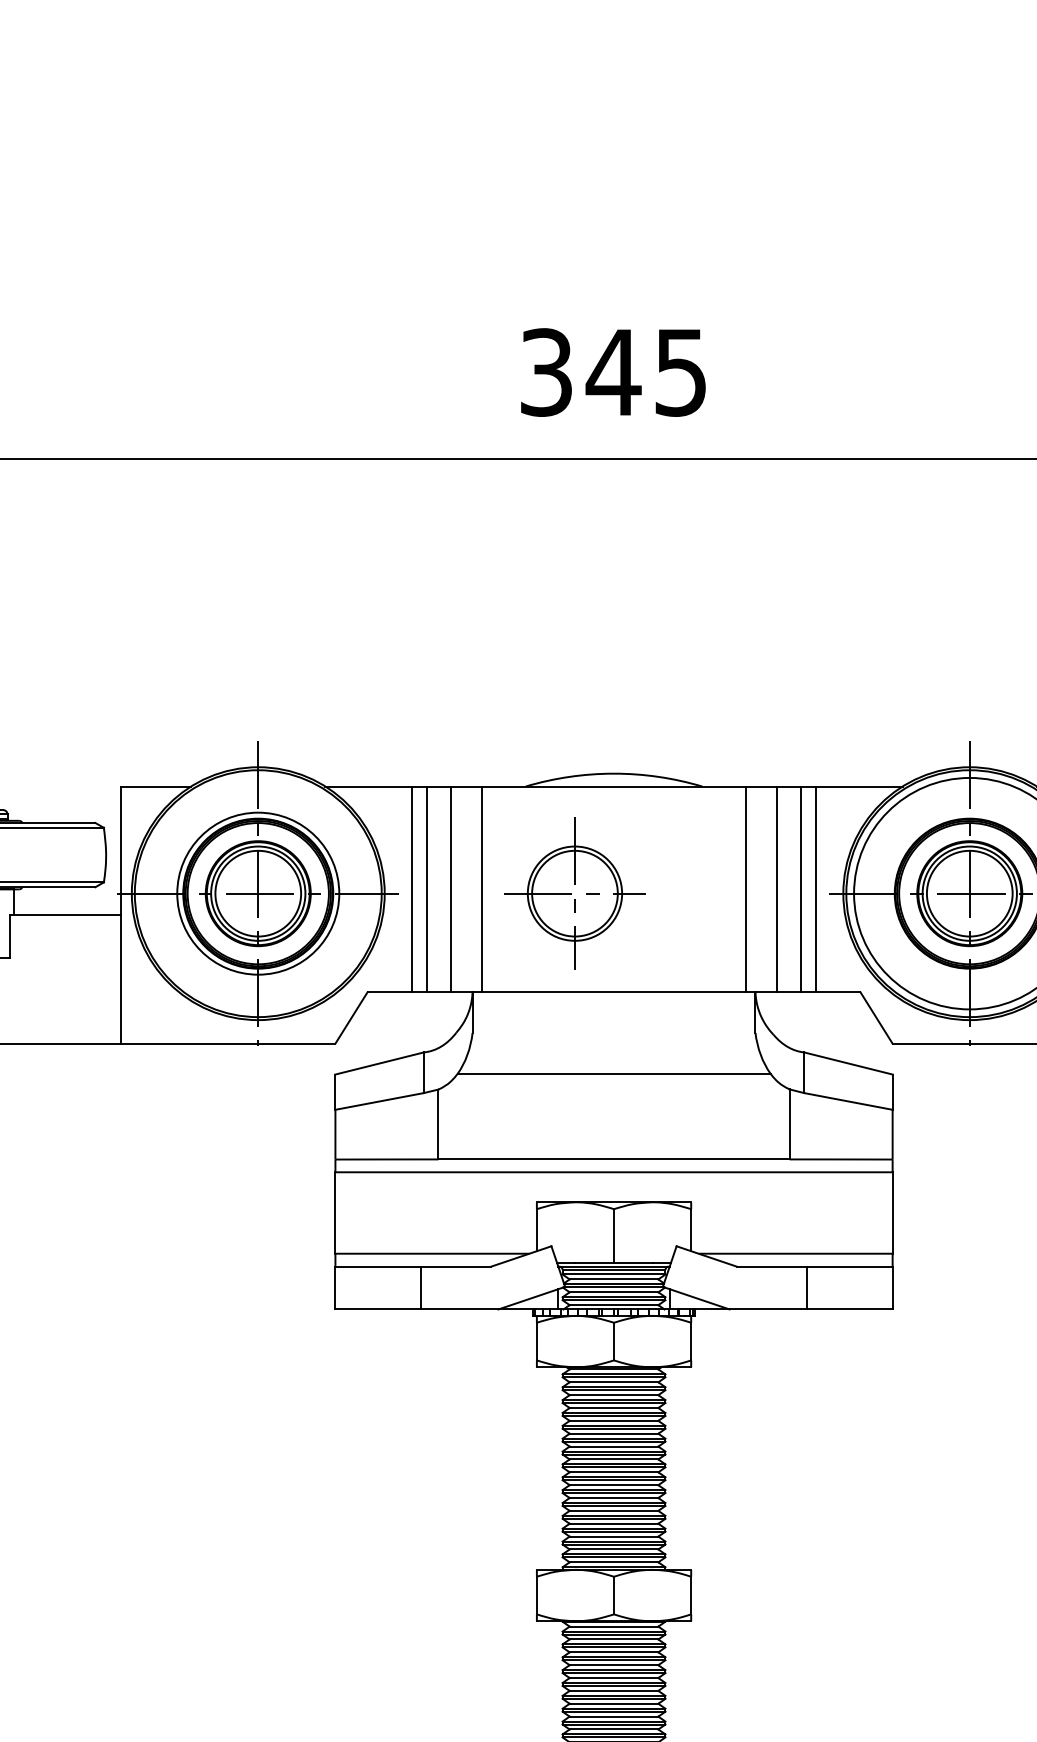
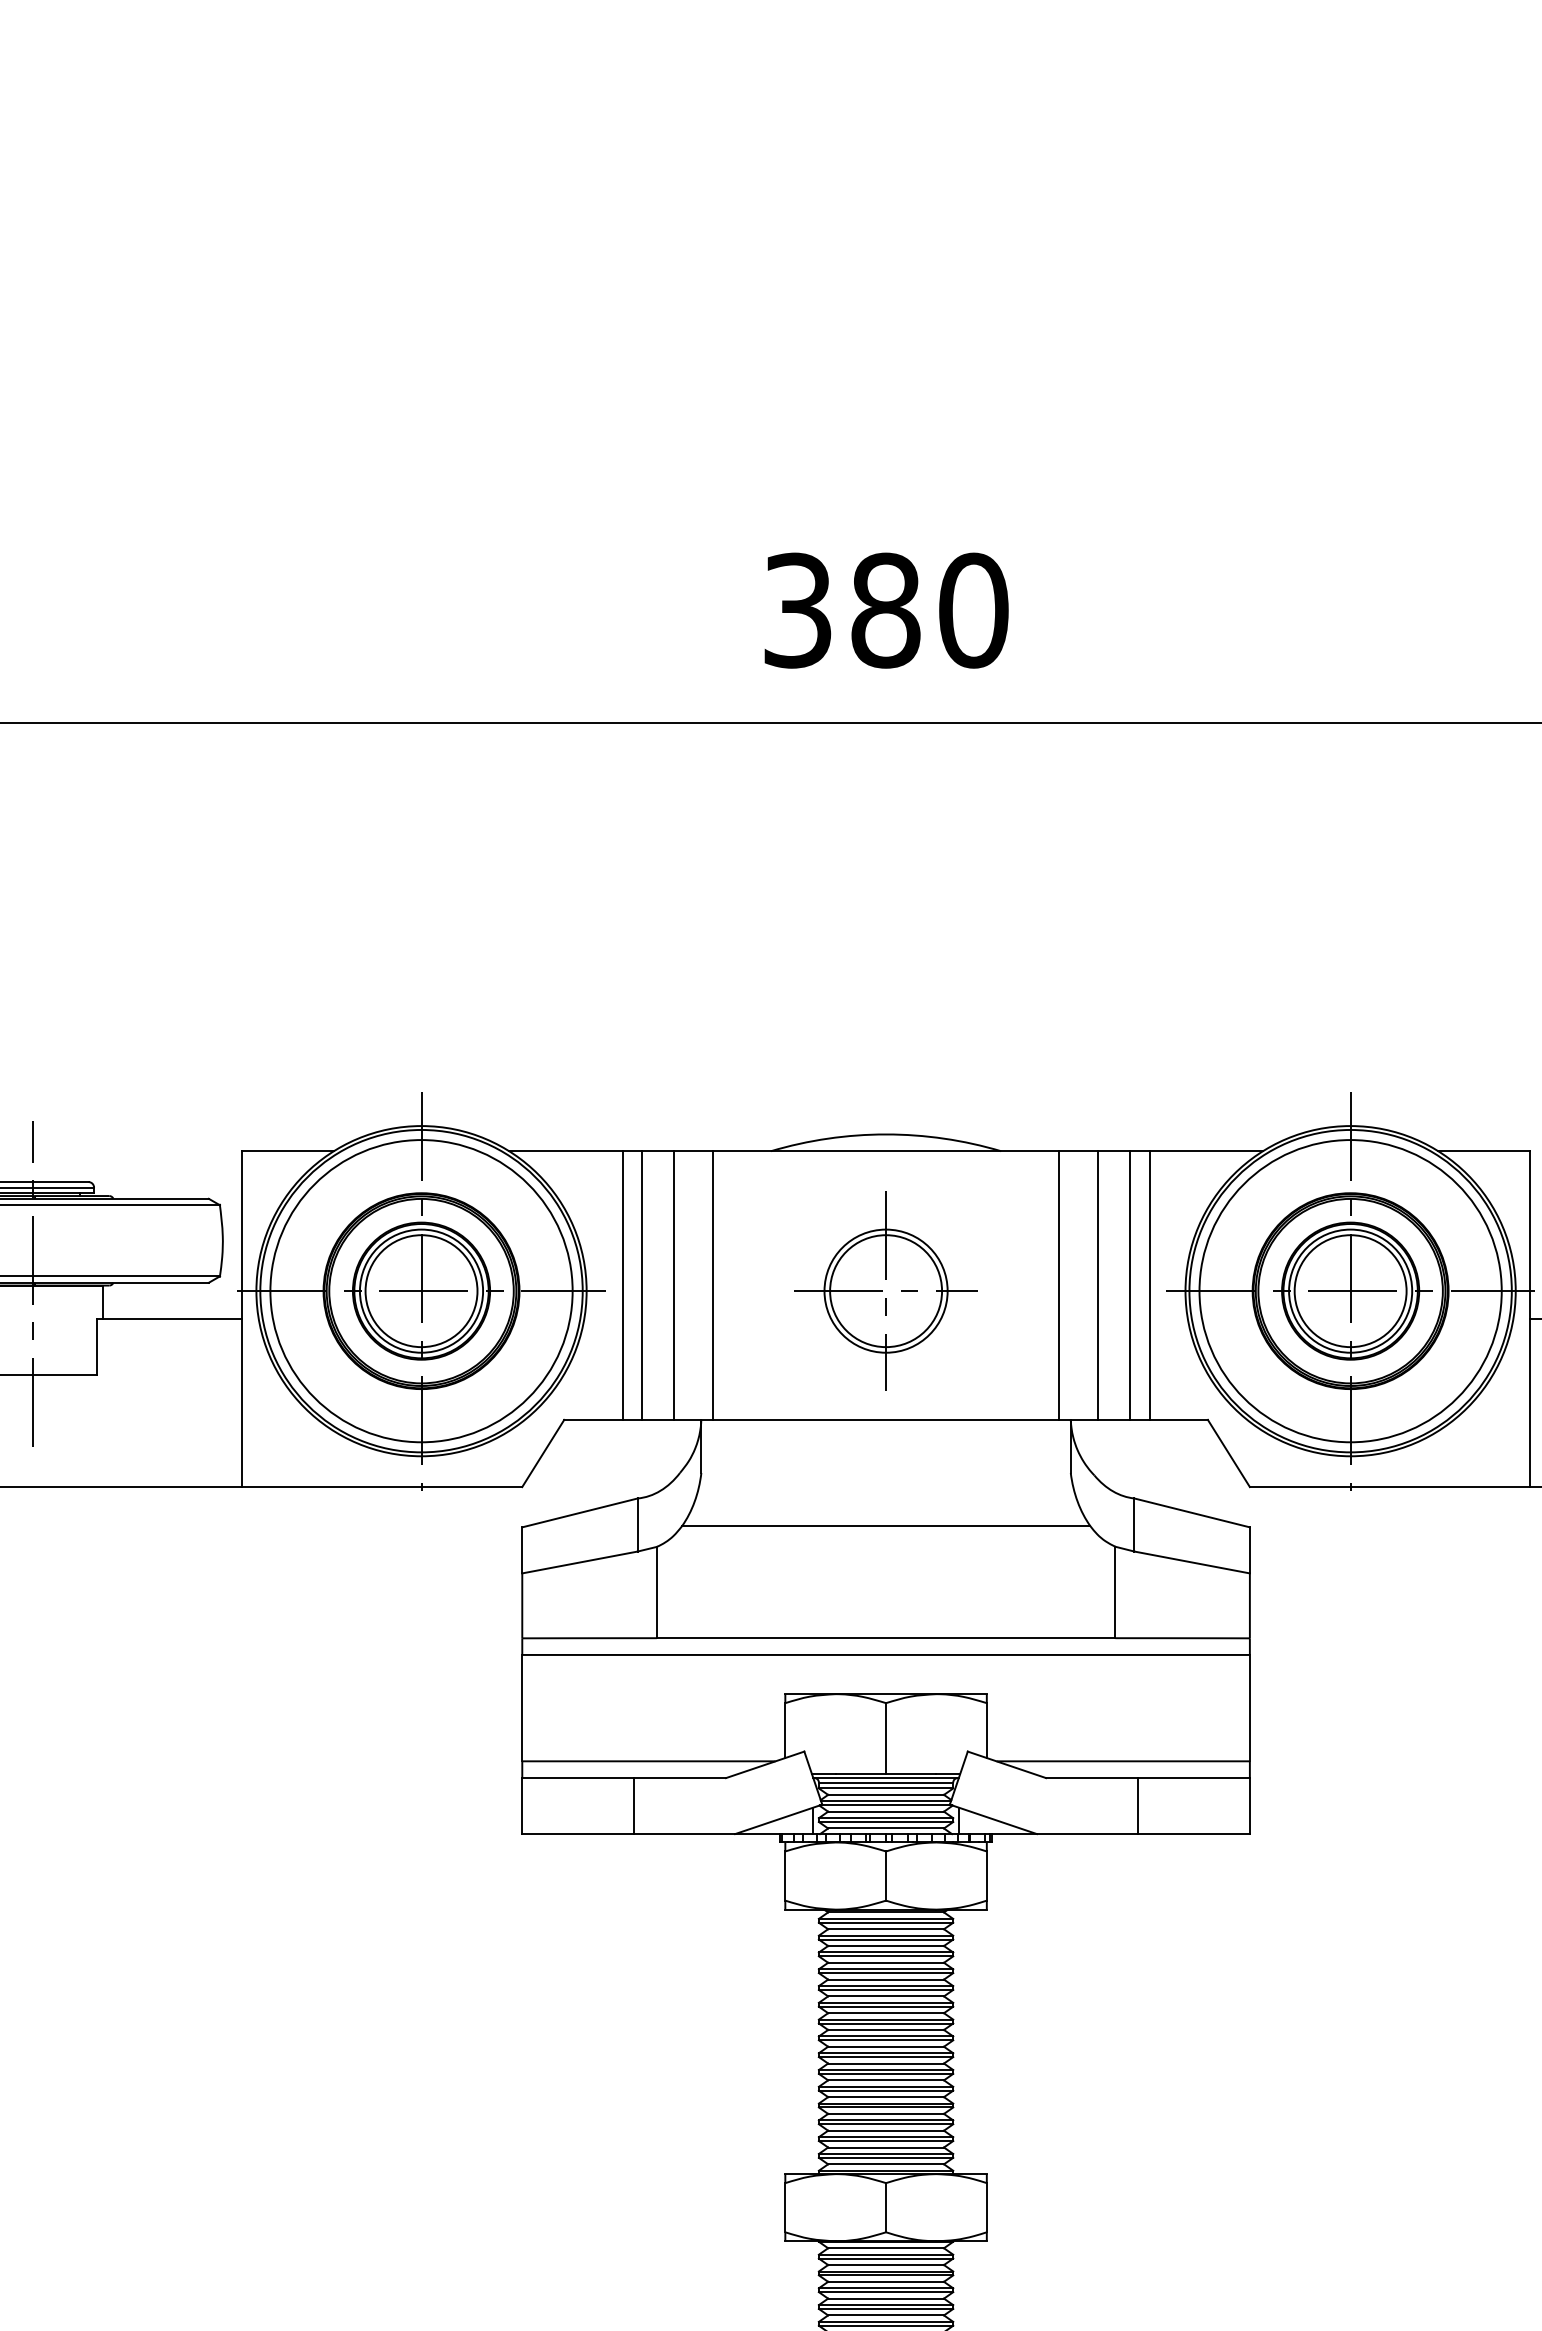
text: (646, 372) -> (928, 610), 345 -> 380
circle: (258, 893) -> (421, 1291), size x1.43
part: (574, 893) -> (885, 1290), moved

